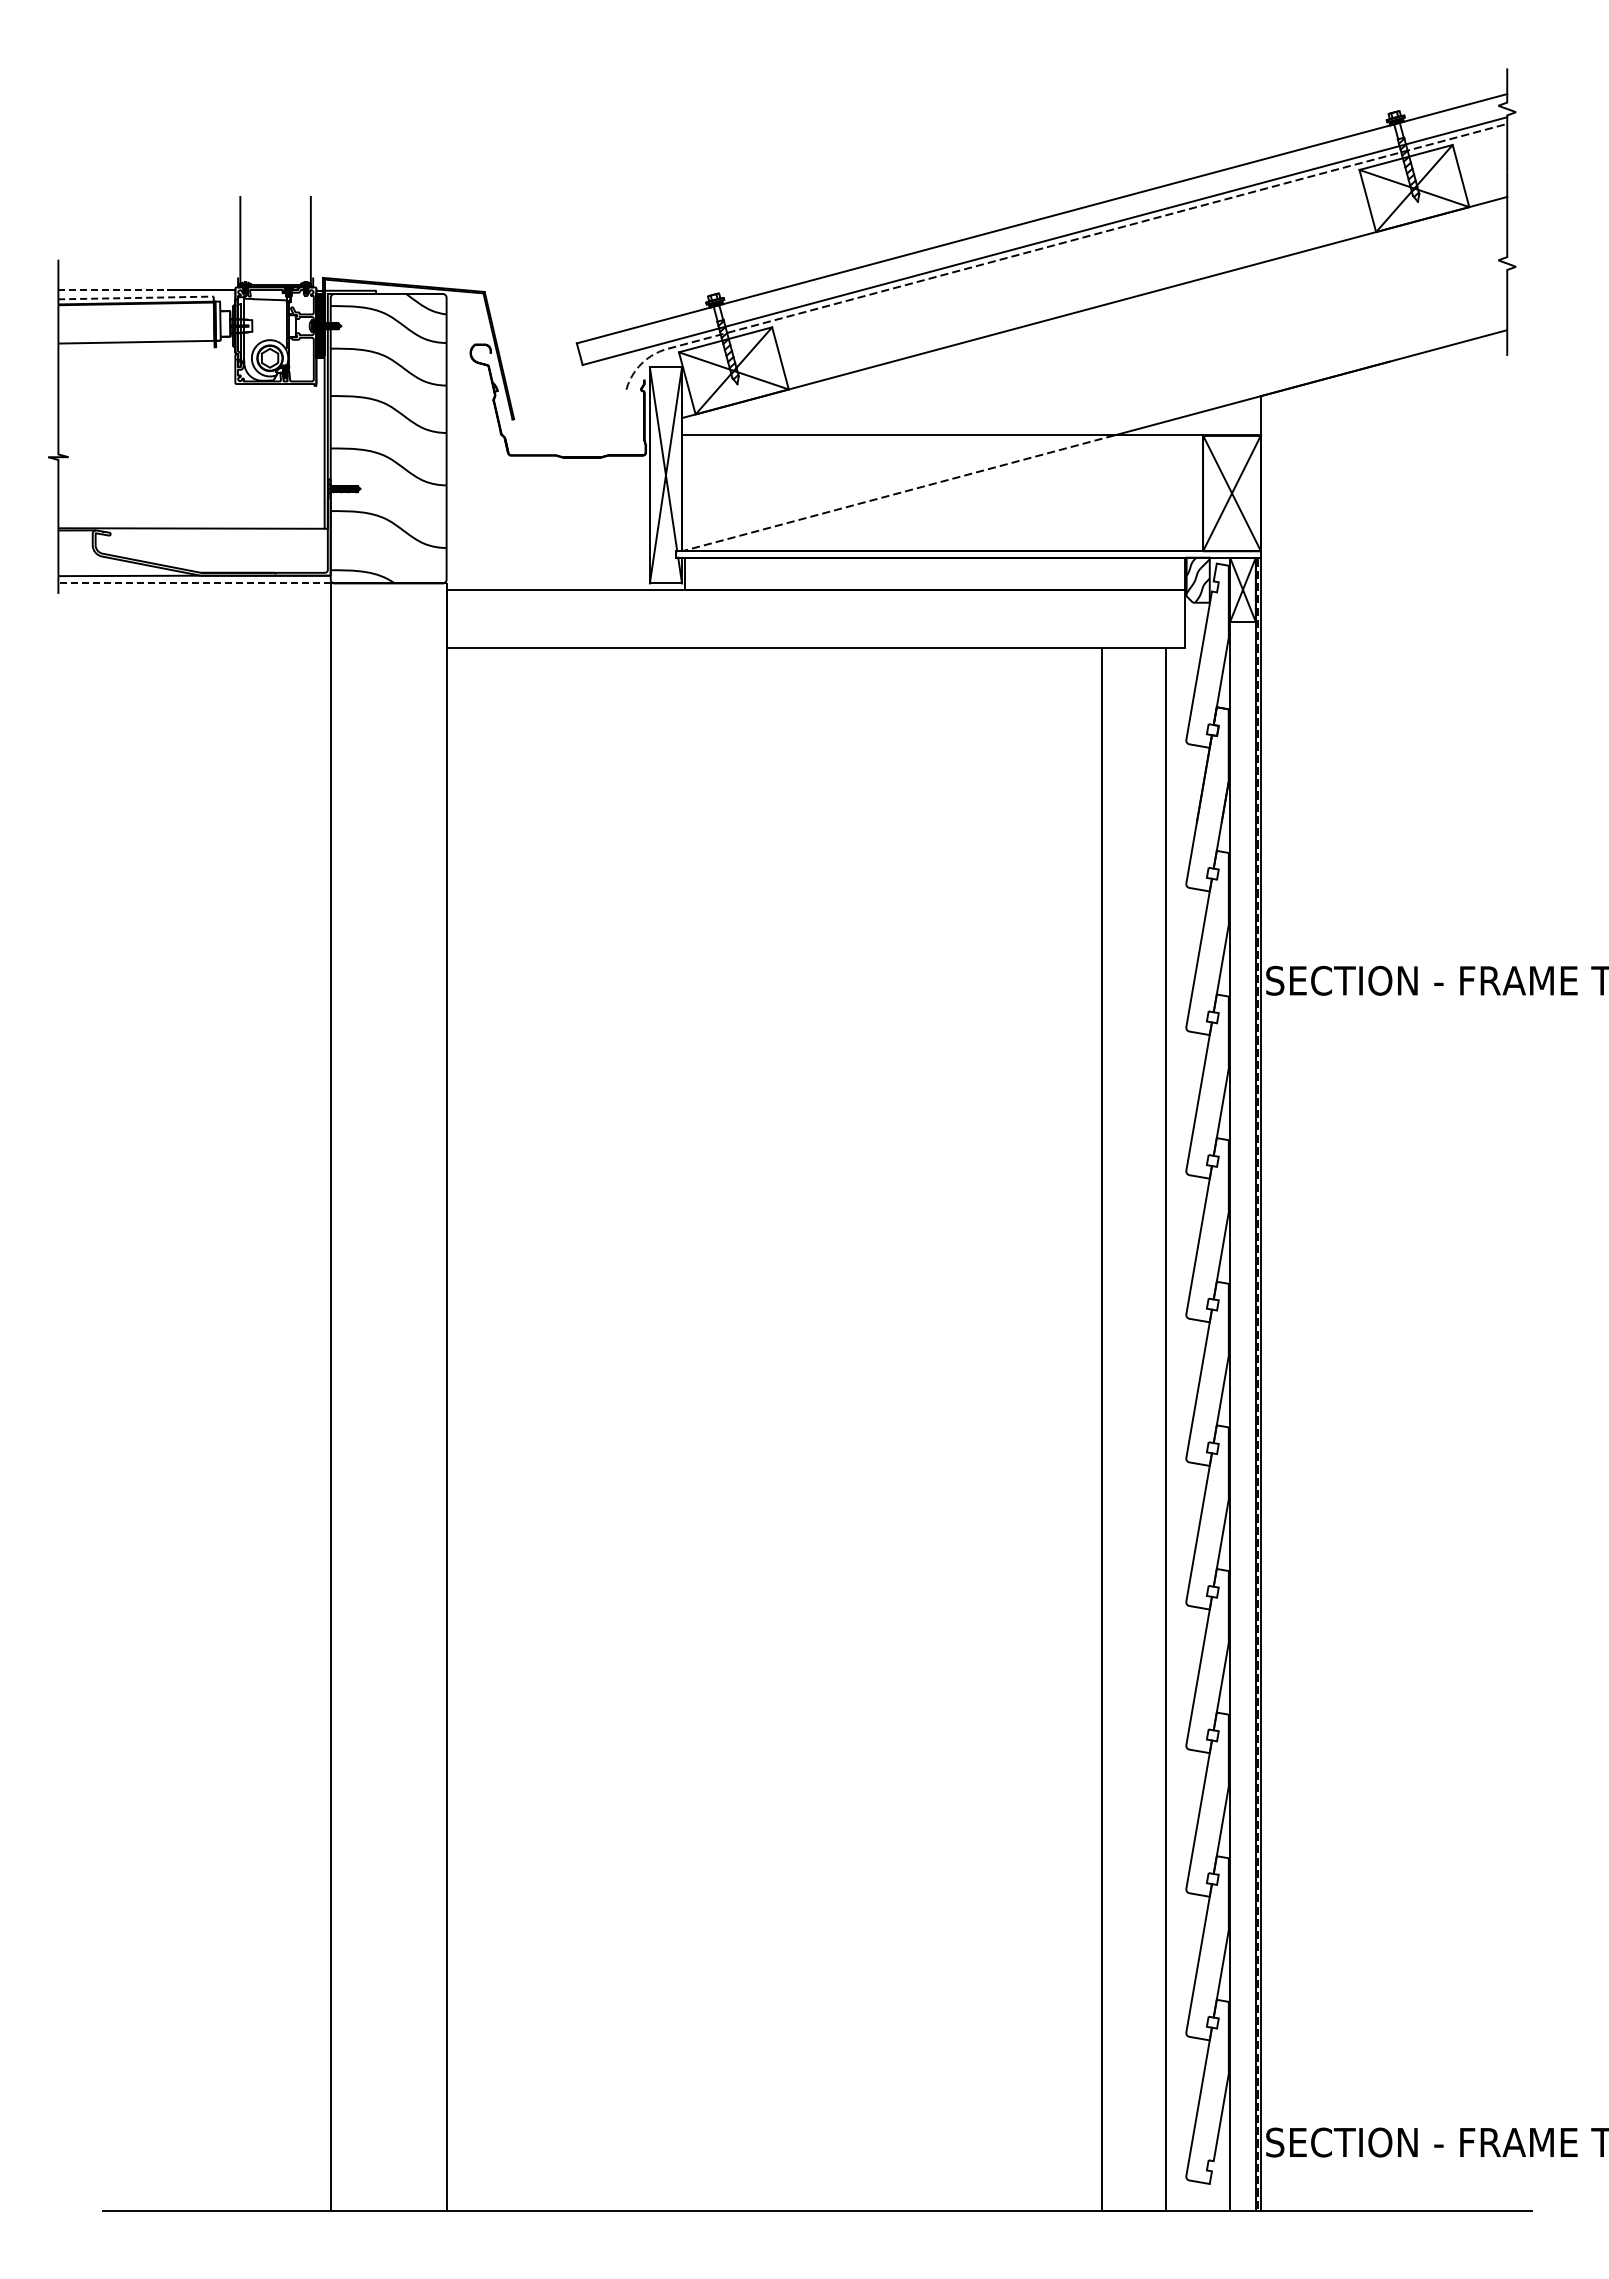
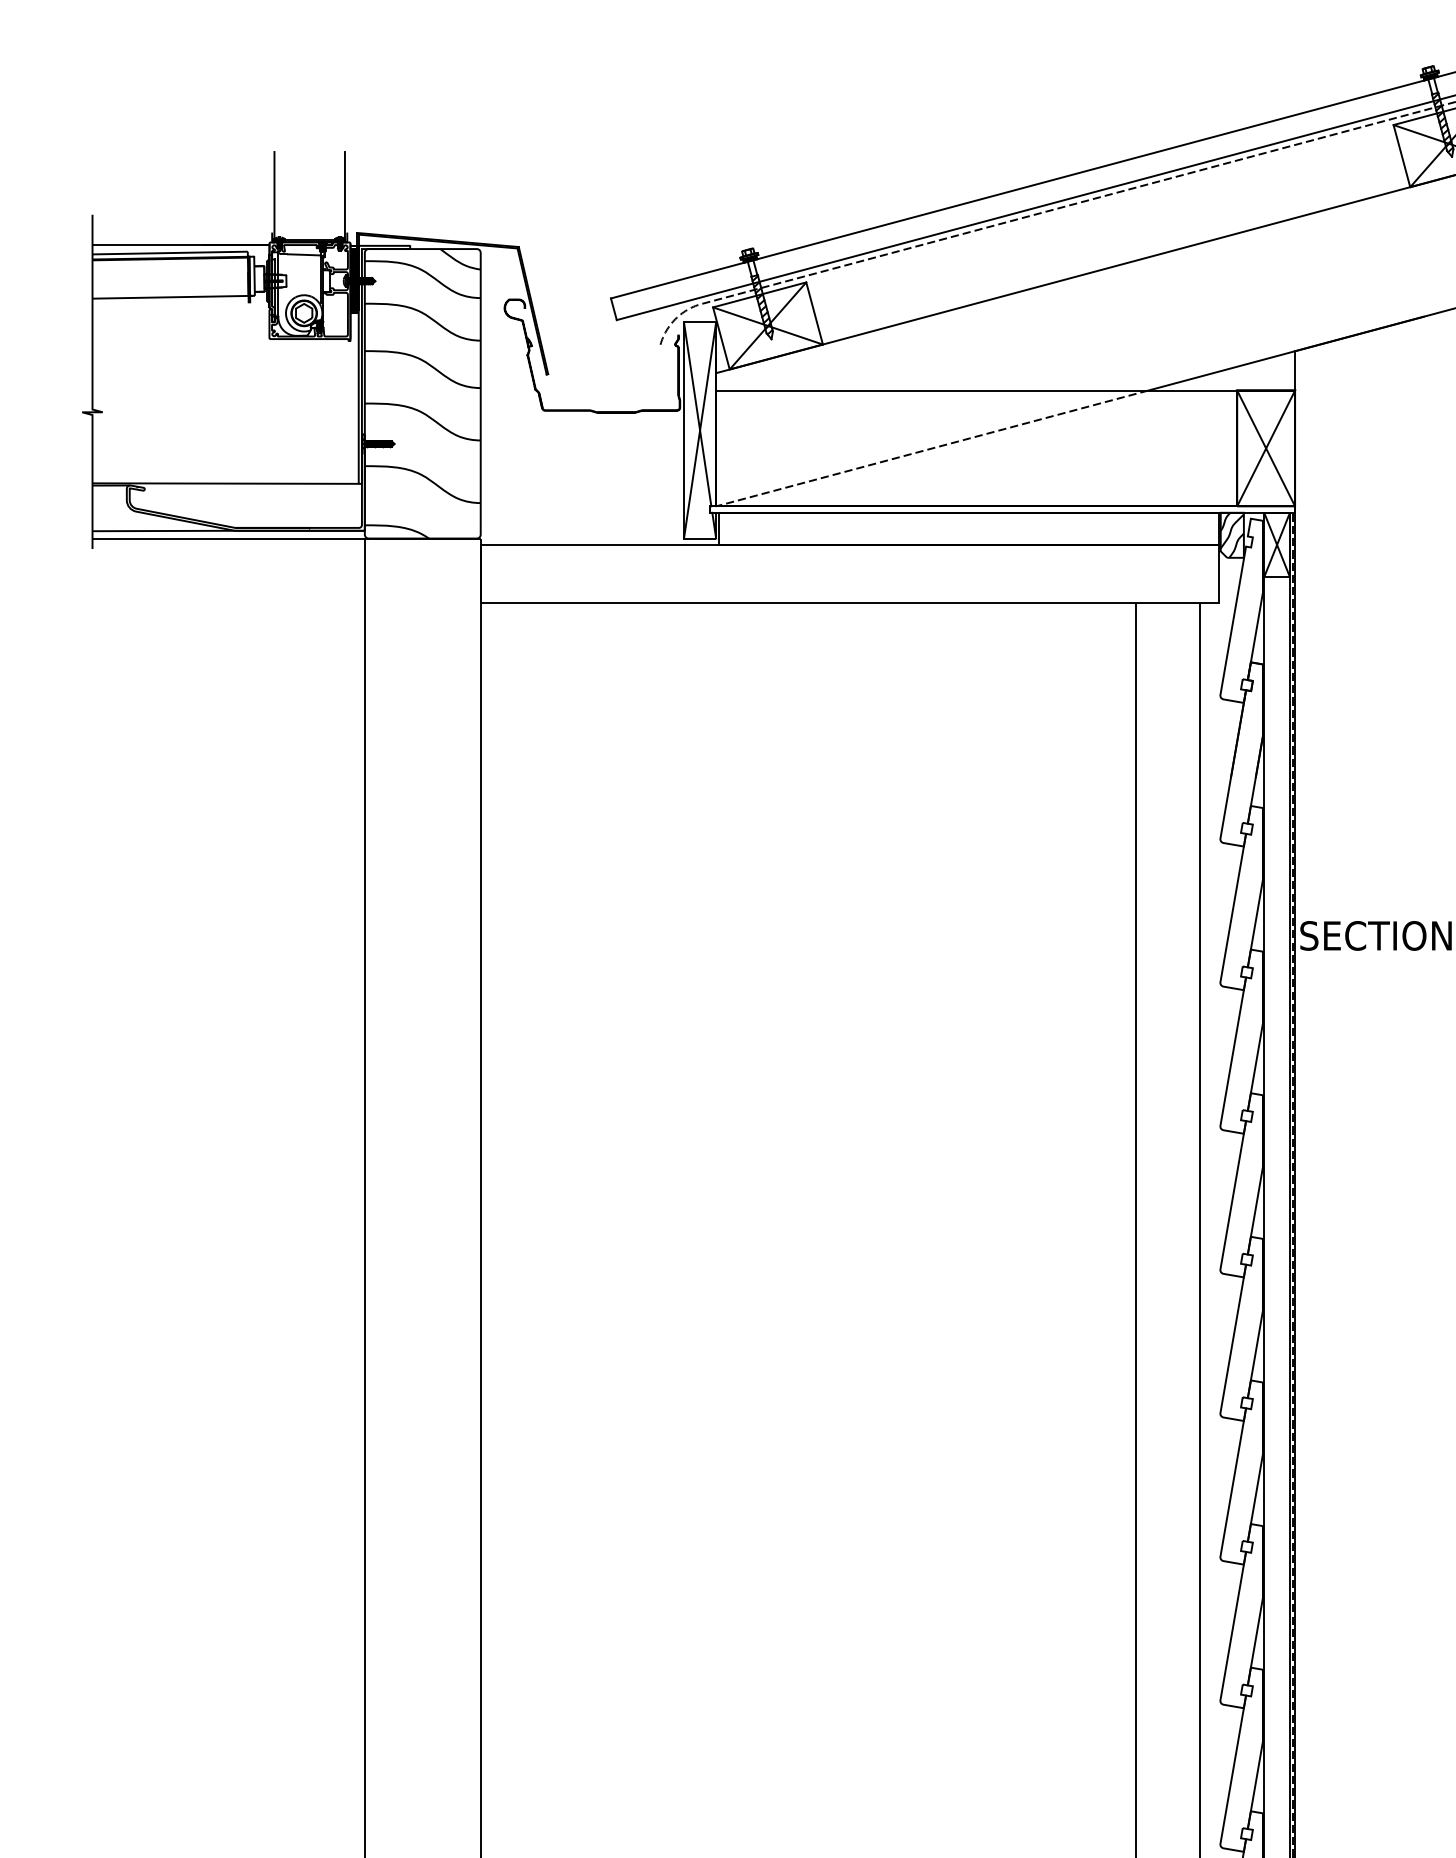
line: (113, 290) -> (147, 245), dashed -> solid
line: (135, 297) -> (169, 252), dashed -> solid
line: (194, 583) -> (228, 538), dashed -> solid

